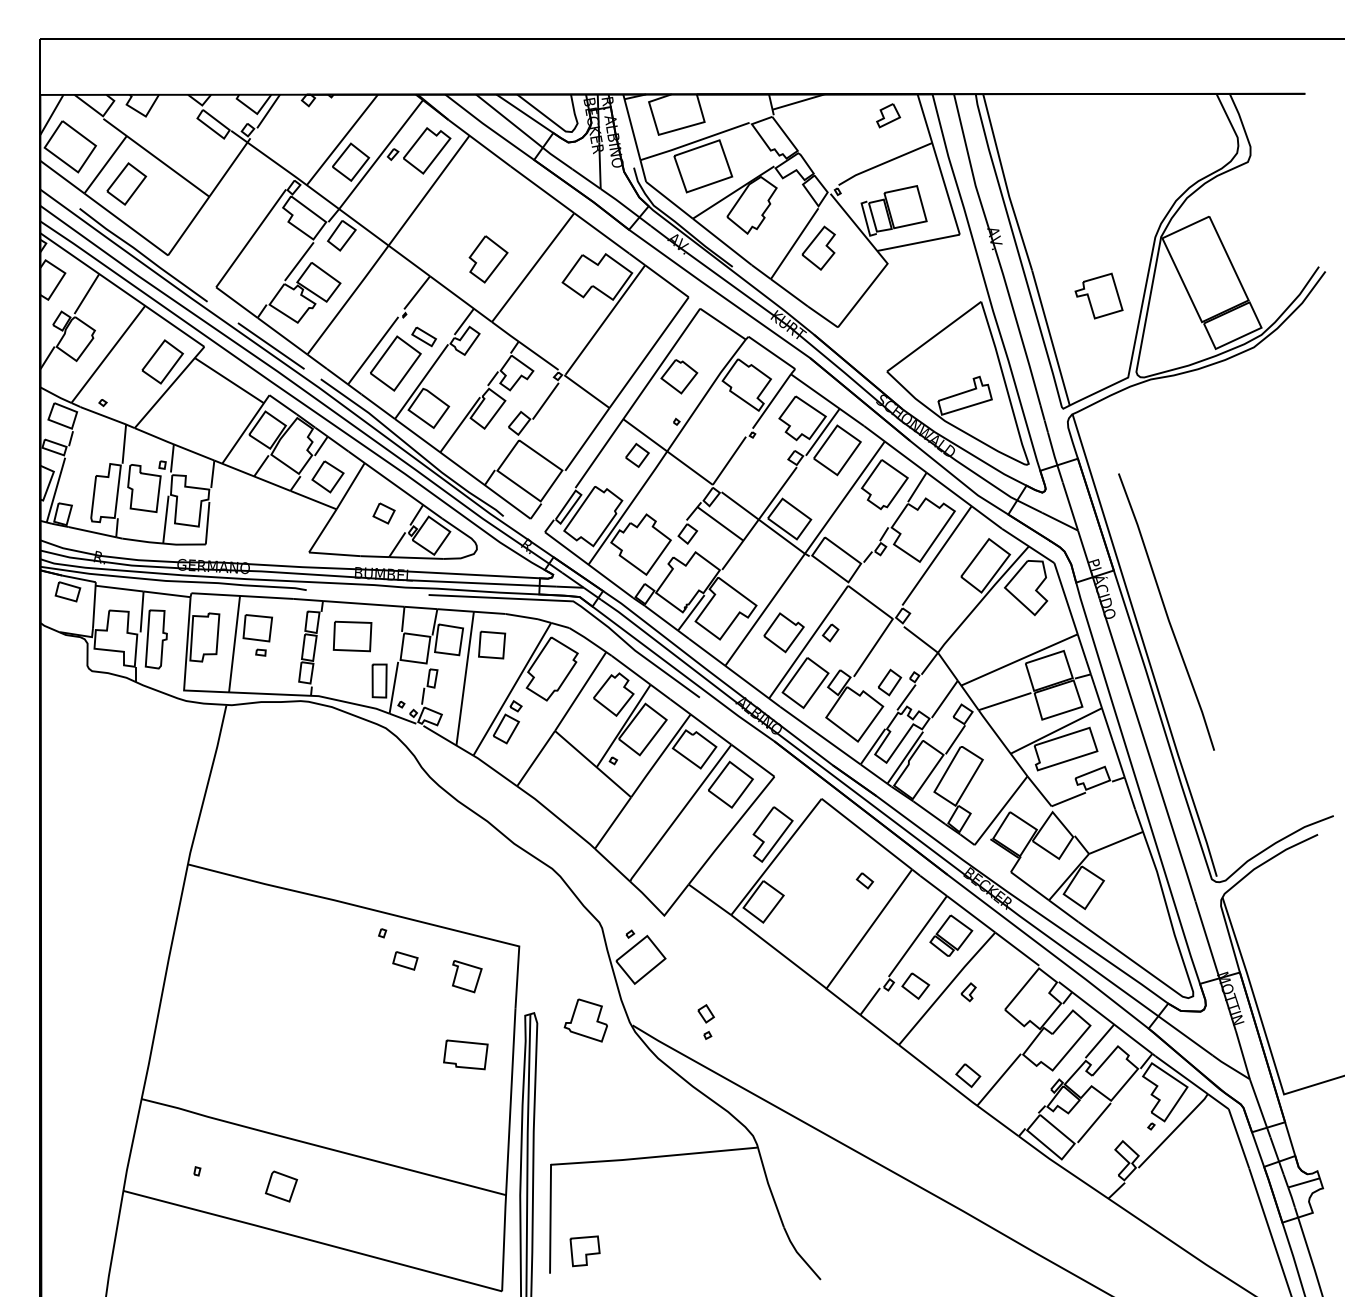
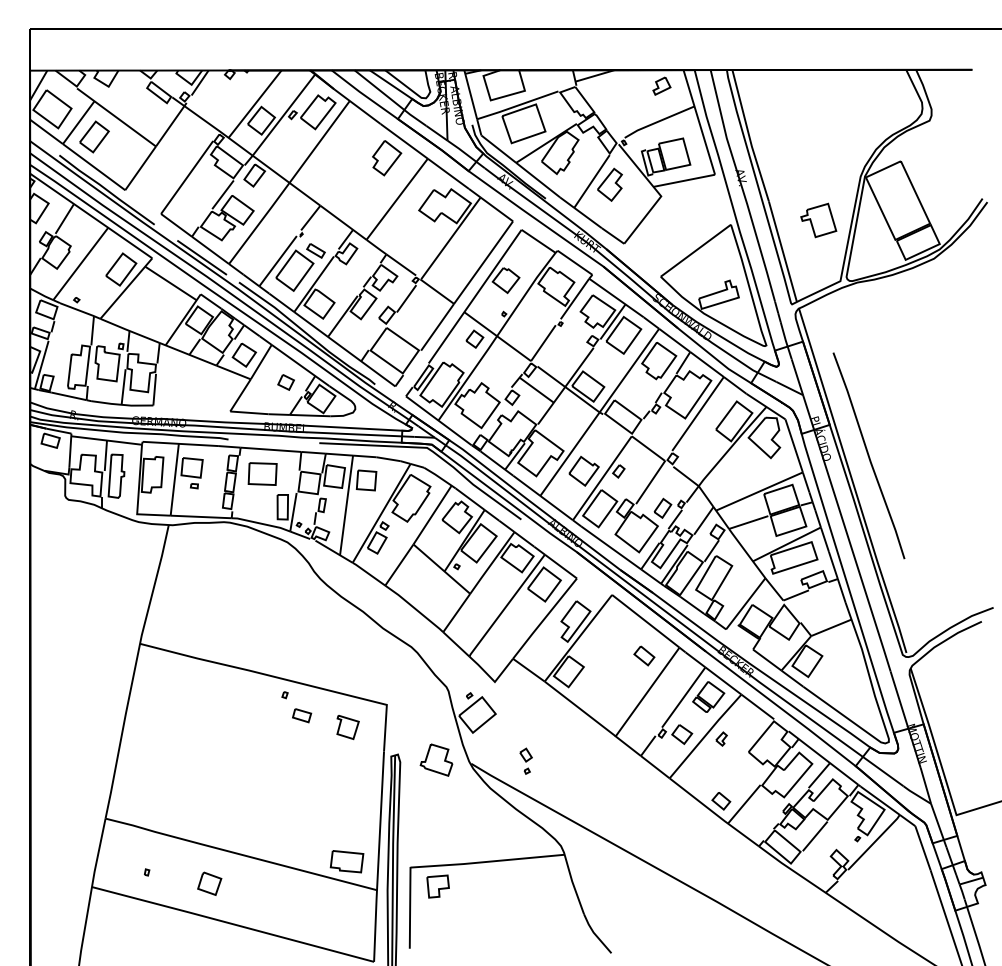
part: (488, 259) -> (387, 158), moved
part: (864, 880) -> (644, 655), size x1.67
part: (465, 1054) -> (346, 861), moved
part: (584, 1251) -> (437, 886), moved

